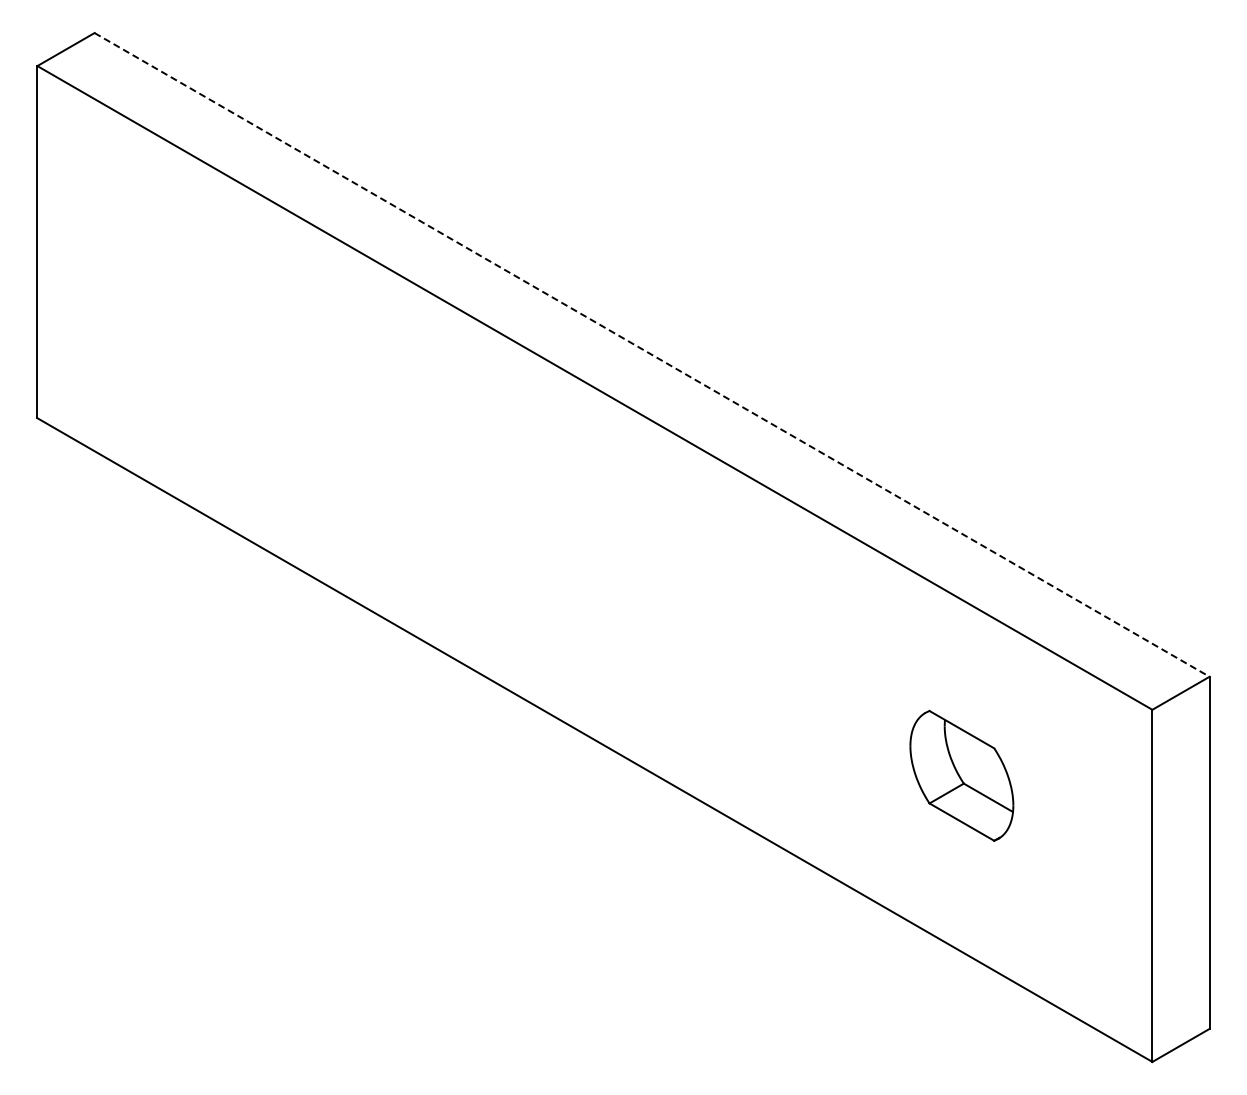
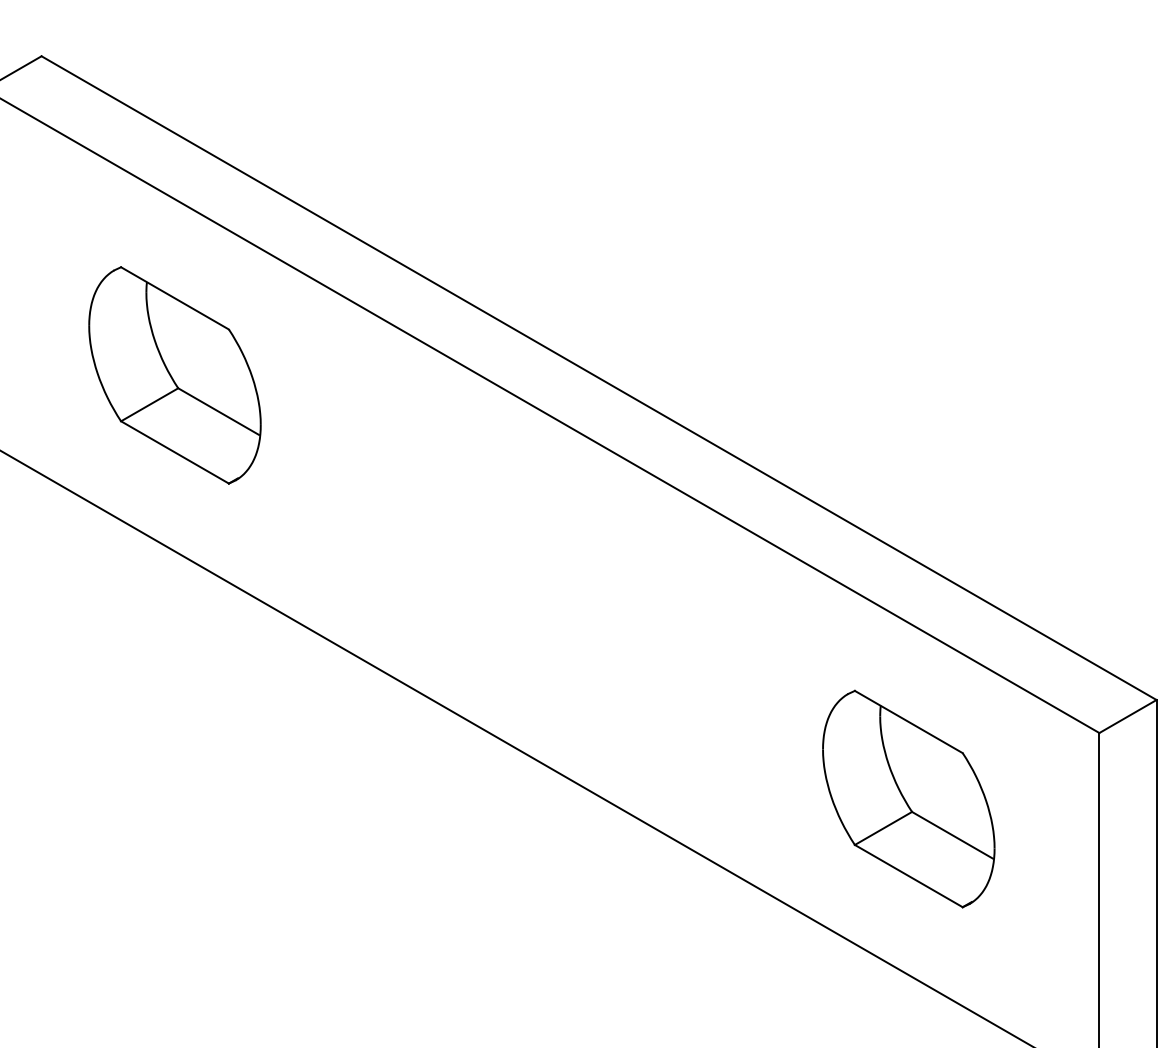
part: (227, 352) -> (174, 375), added
line: (652, 354) -> (599, 377), dashed -> solid
part: (961, 775) -> (908, 798), size x1.67

